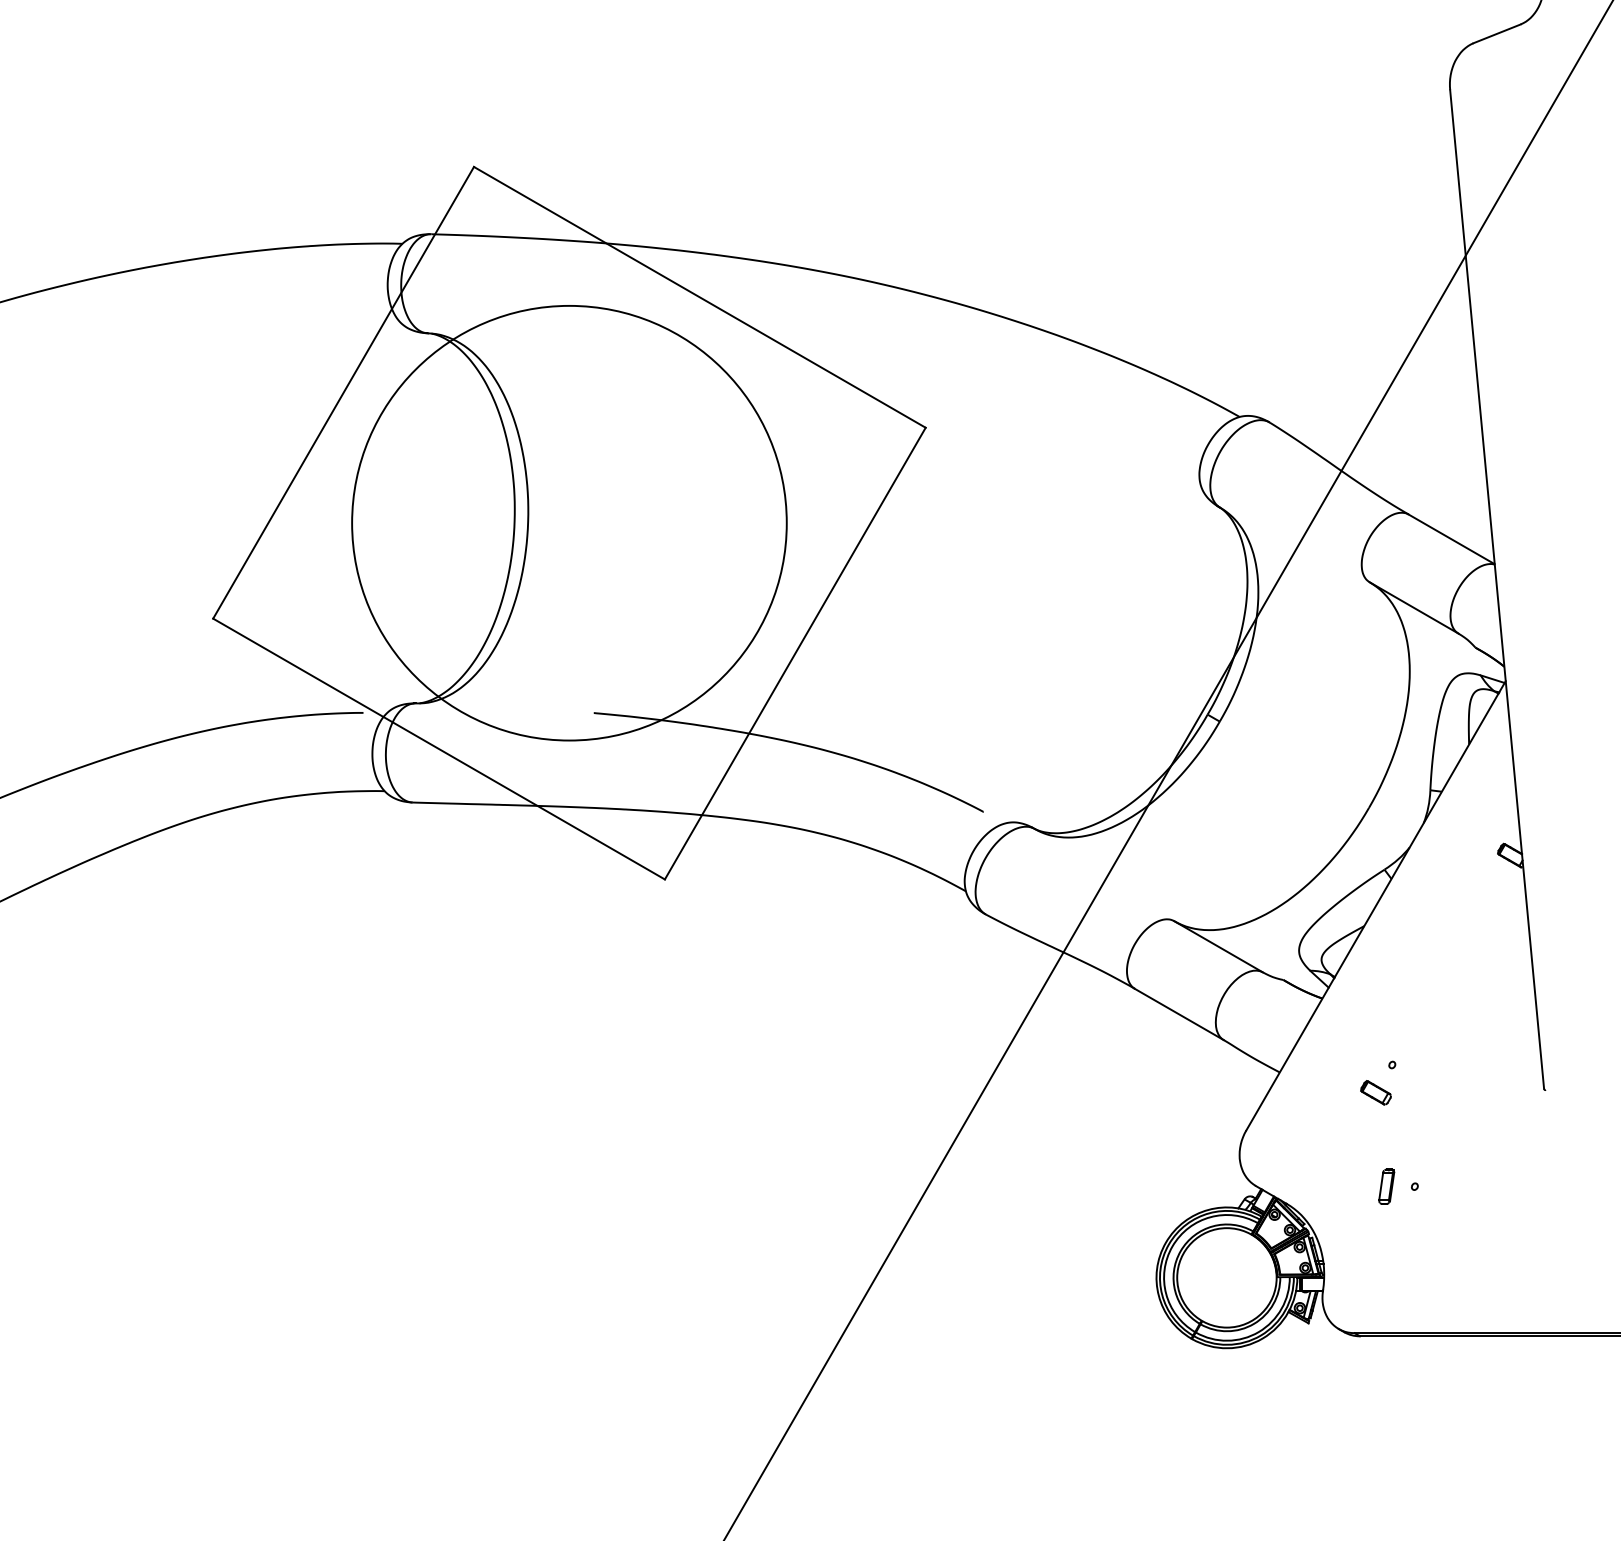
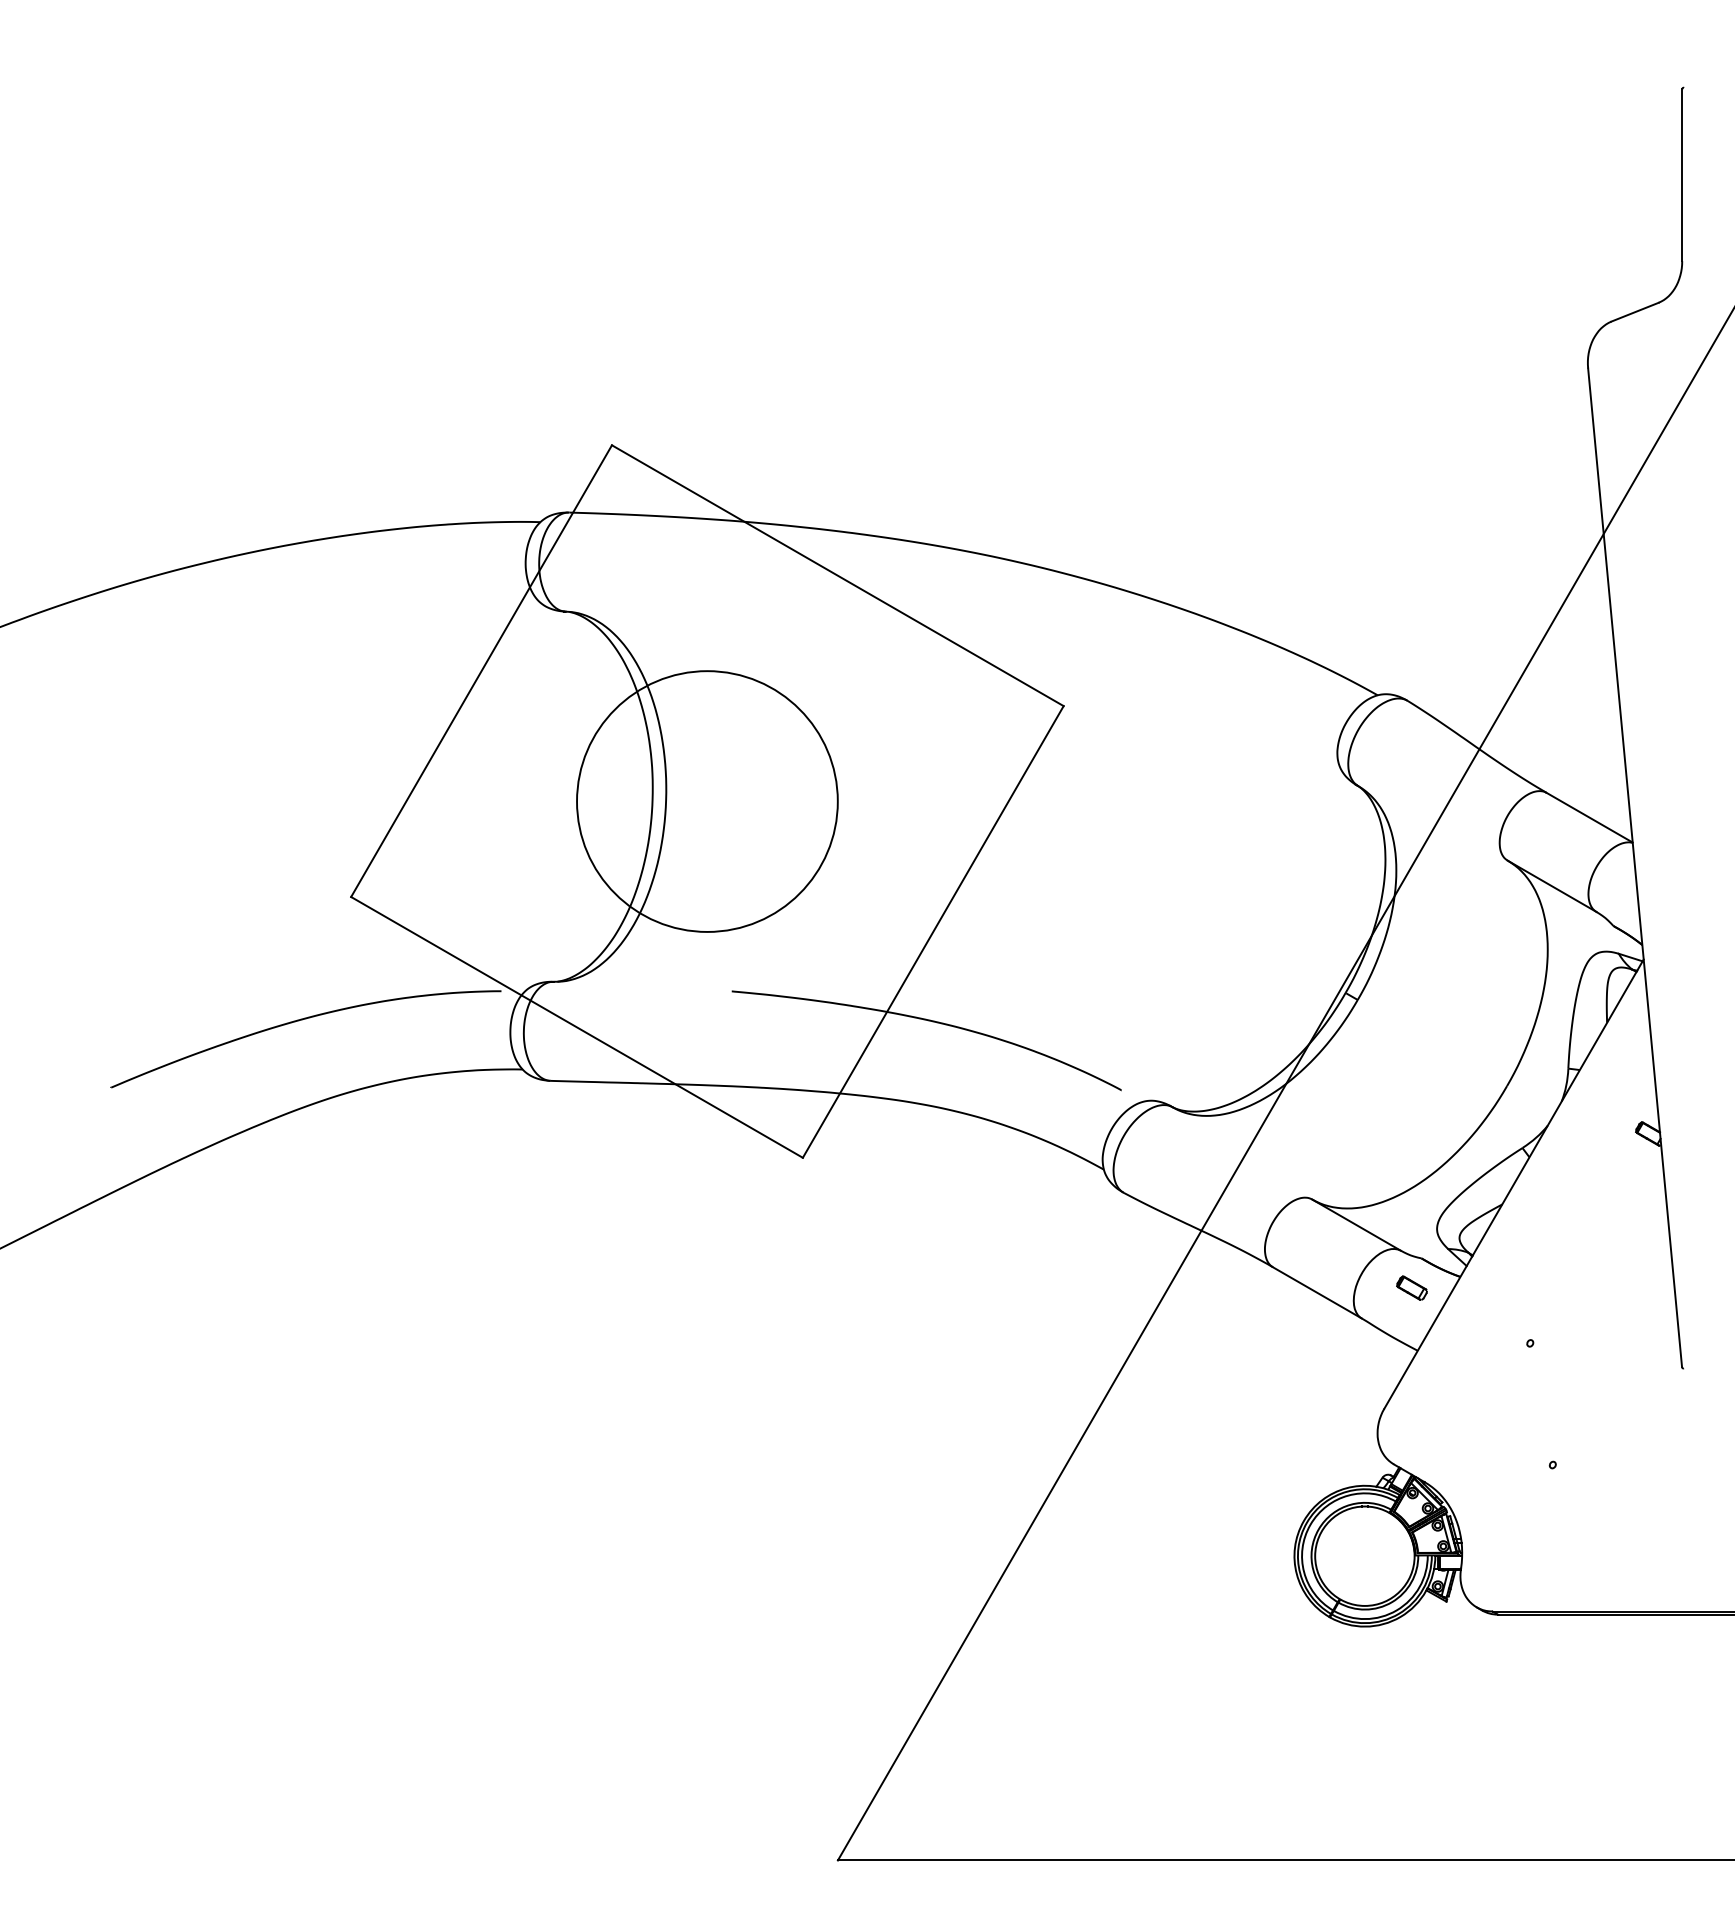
circle: (569, 523) -> (707, 801), size x0.6
part: (1375, 1092) -> (1411, 1287), moved
part: (1386, 1186) -> (1524, 1464), removed

